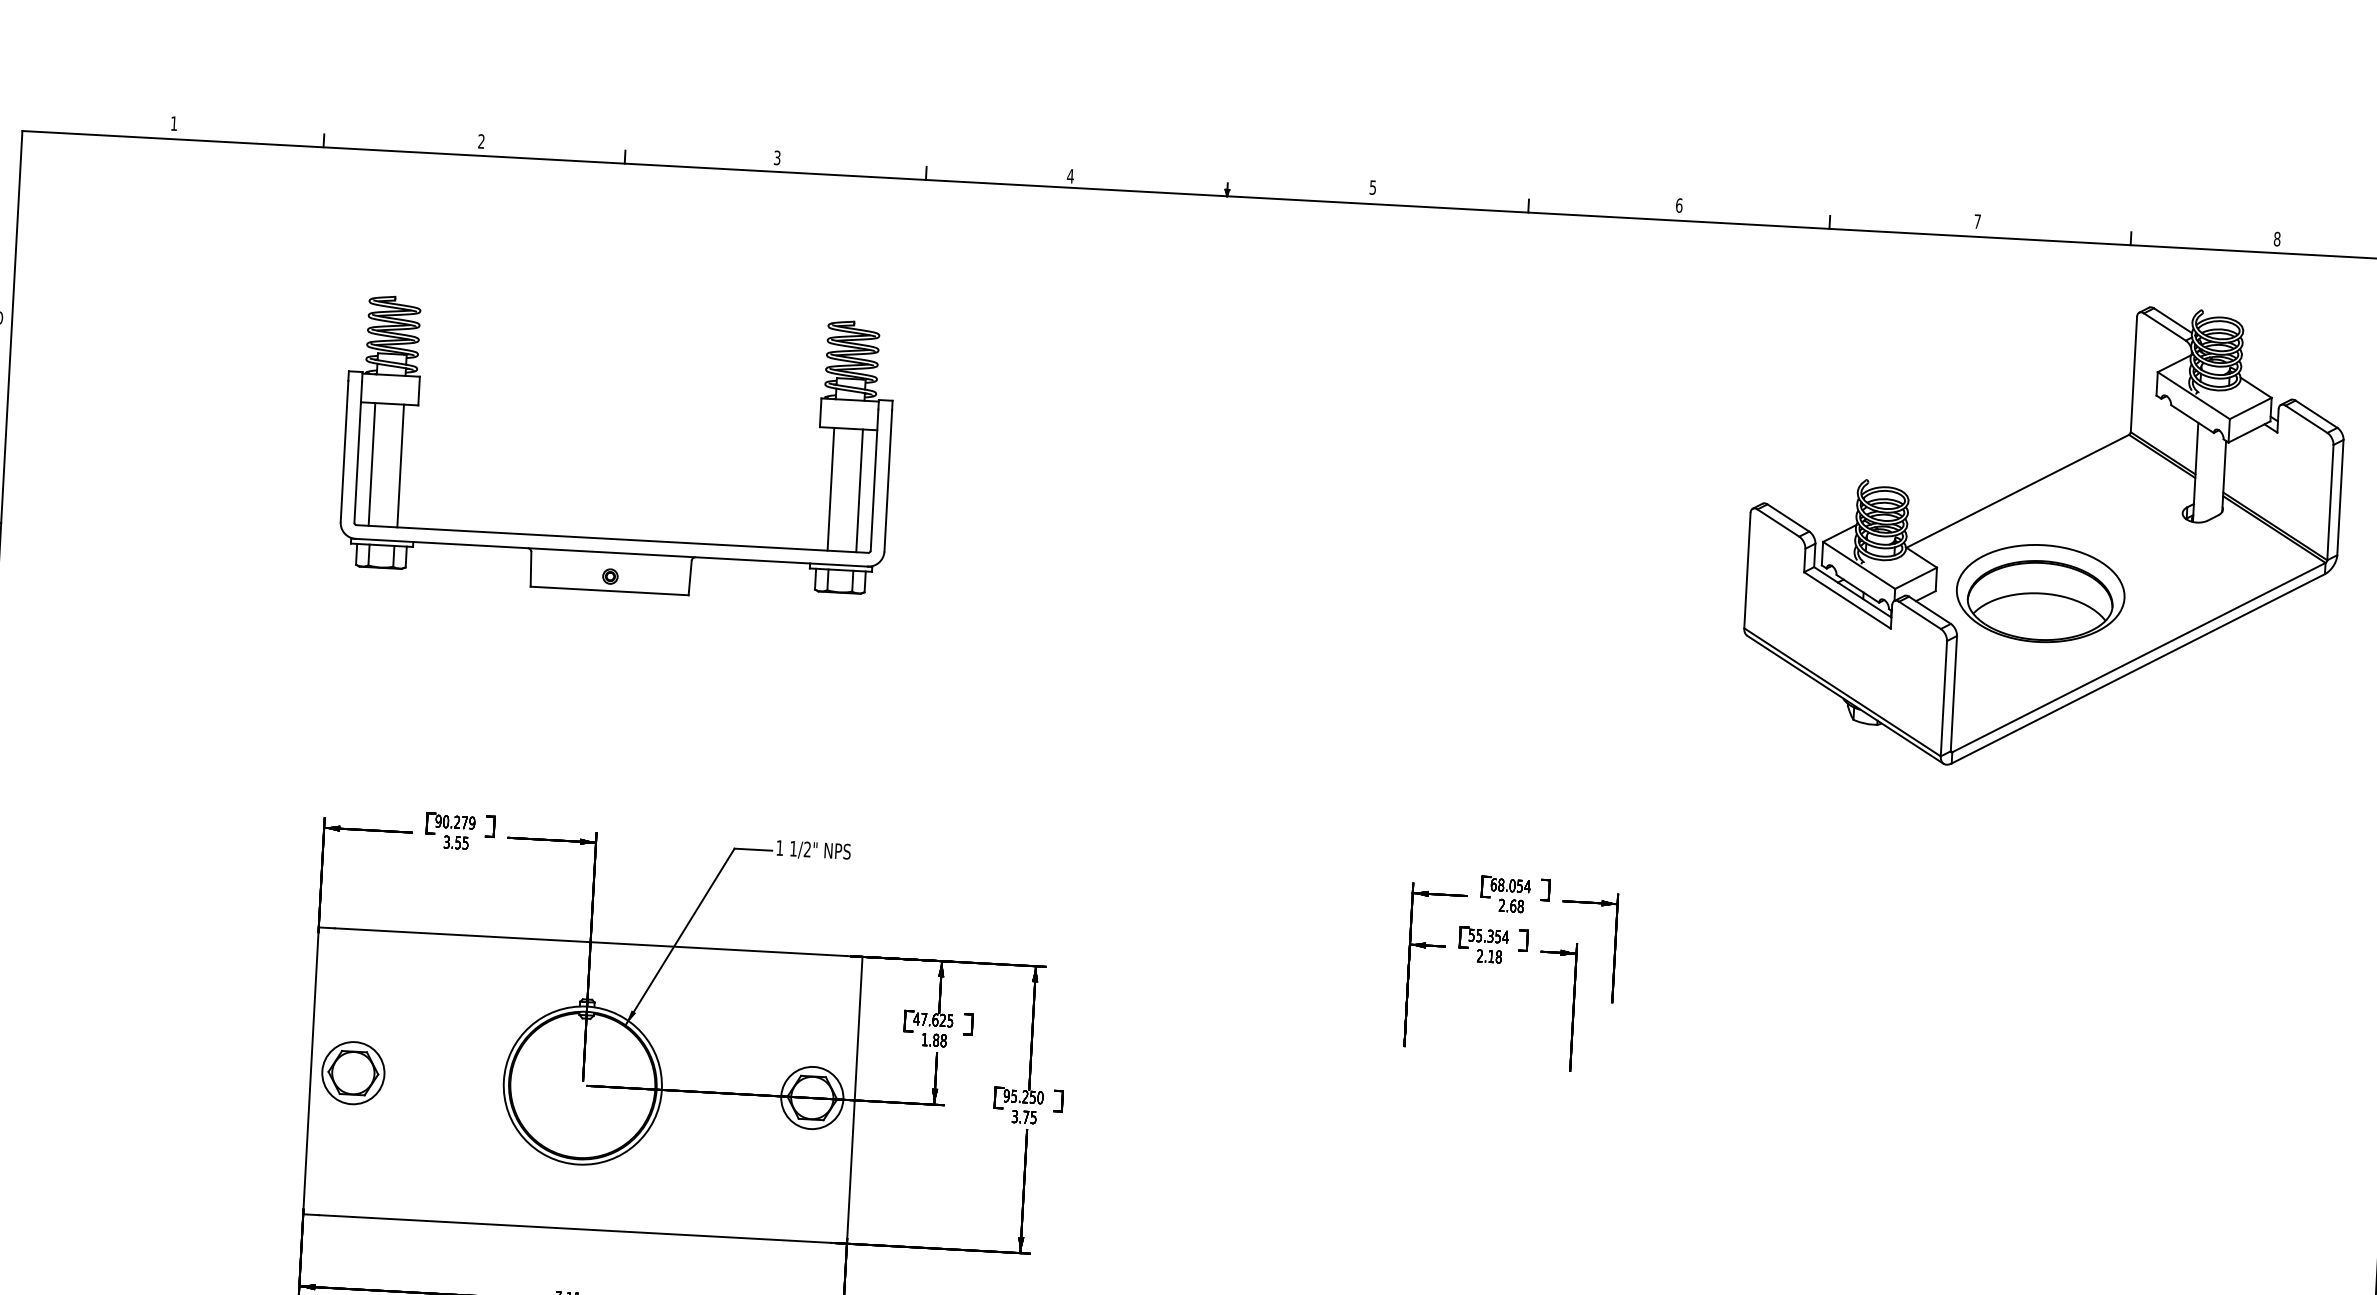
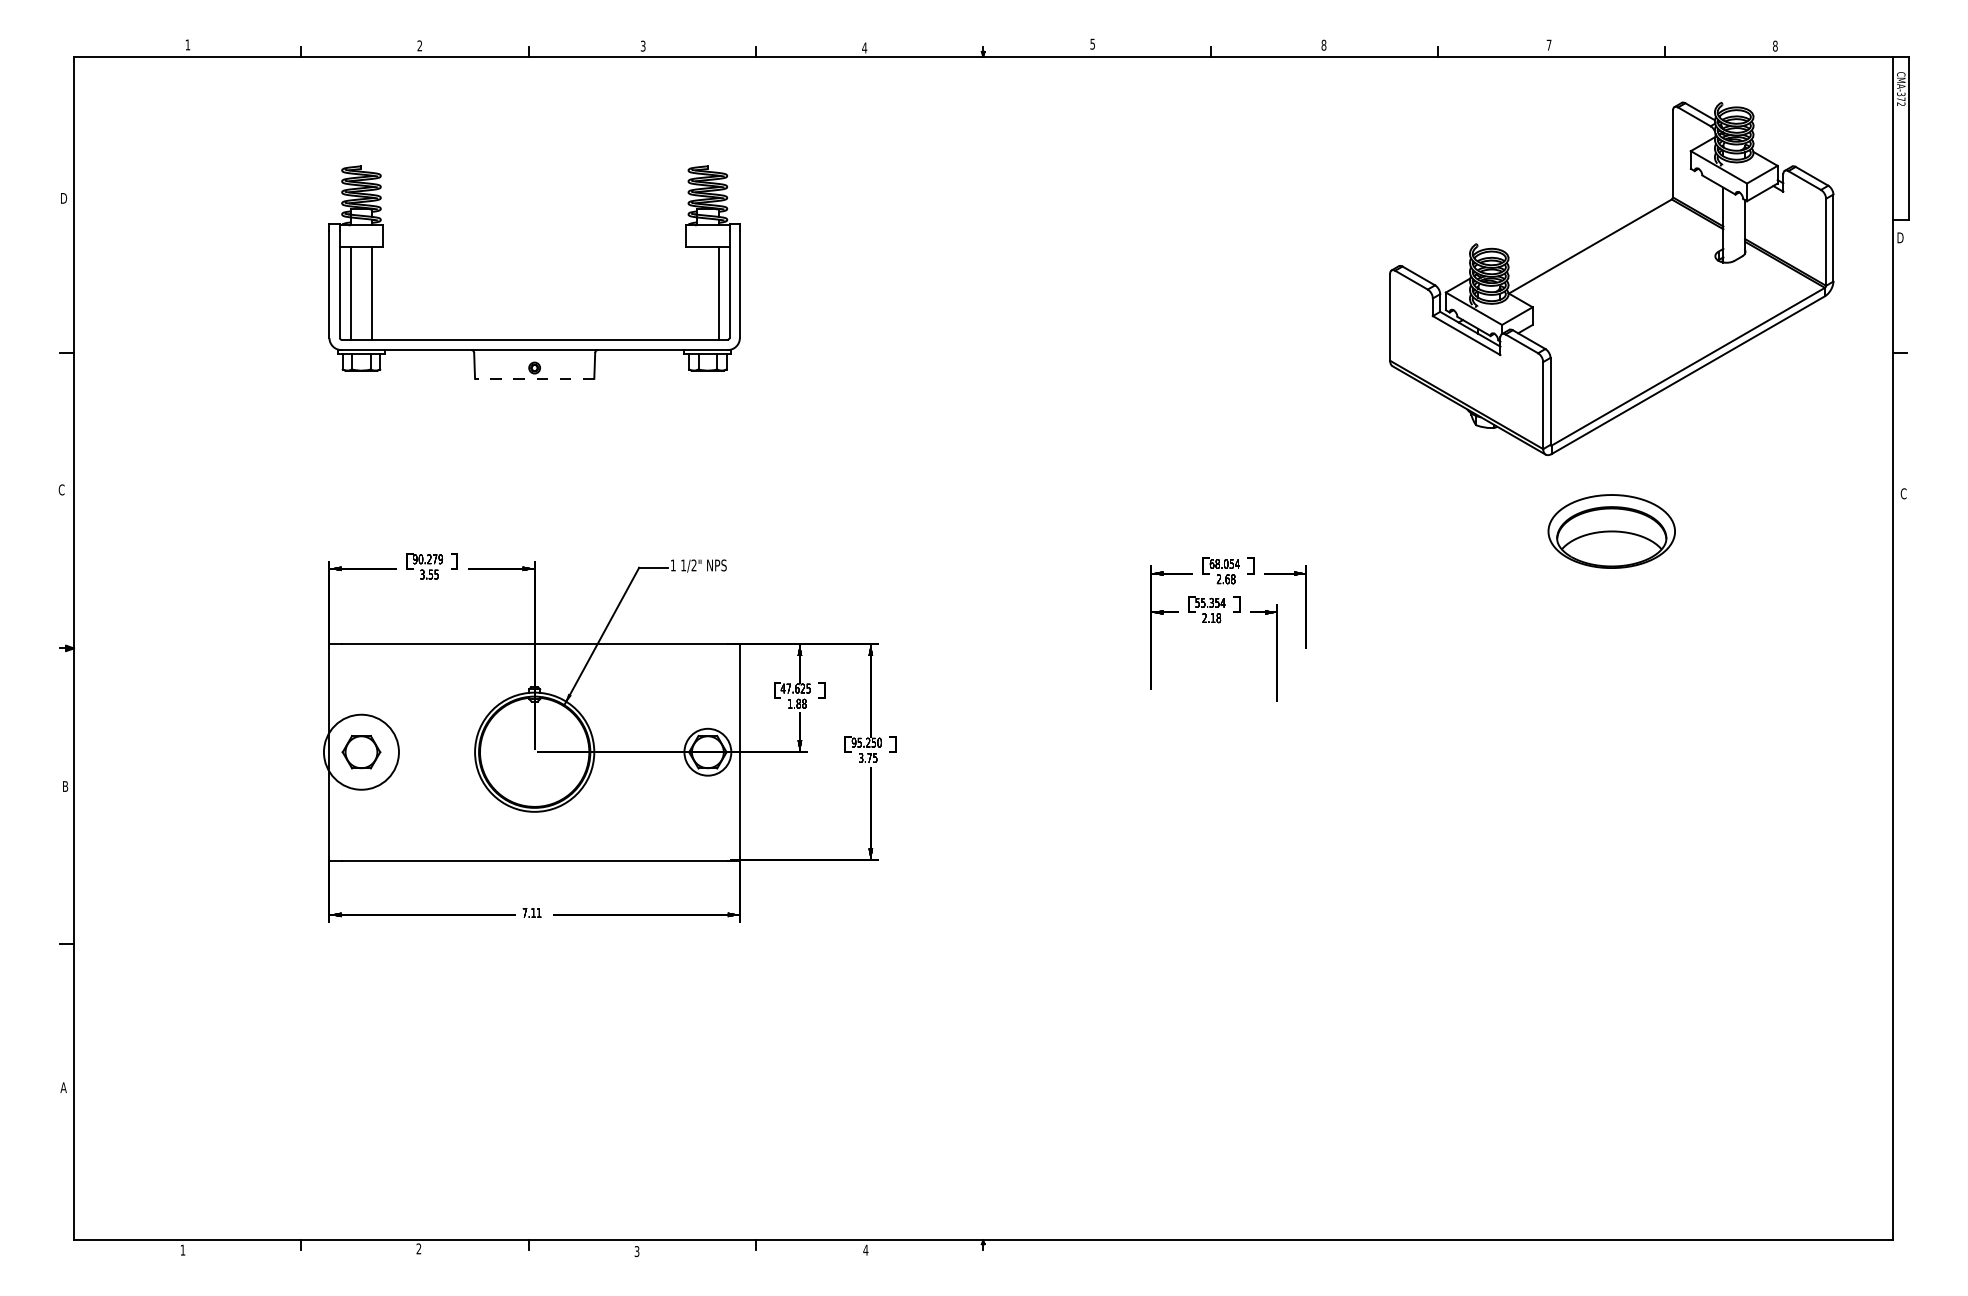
text: (1678, 204) -> (1323, 44), 6 -> 8
line: (831, 489) -> (697, 293), removed
line: (609, 590) -> (534, 378), solid -> dashed
part: (2040, 593) -> (1611, 531), moved
circle: (353, 1072) -> (361, 751), size x1.6

